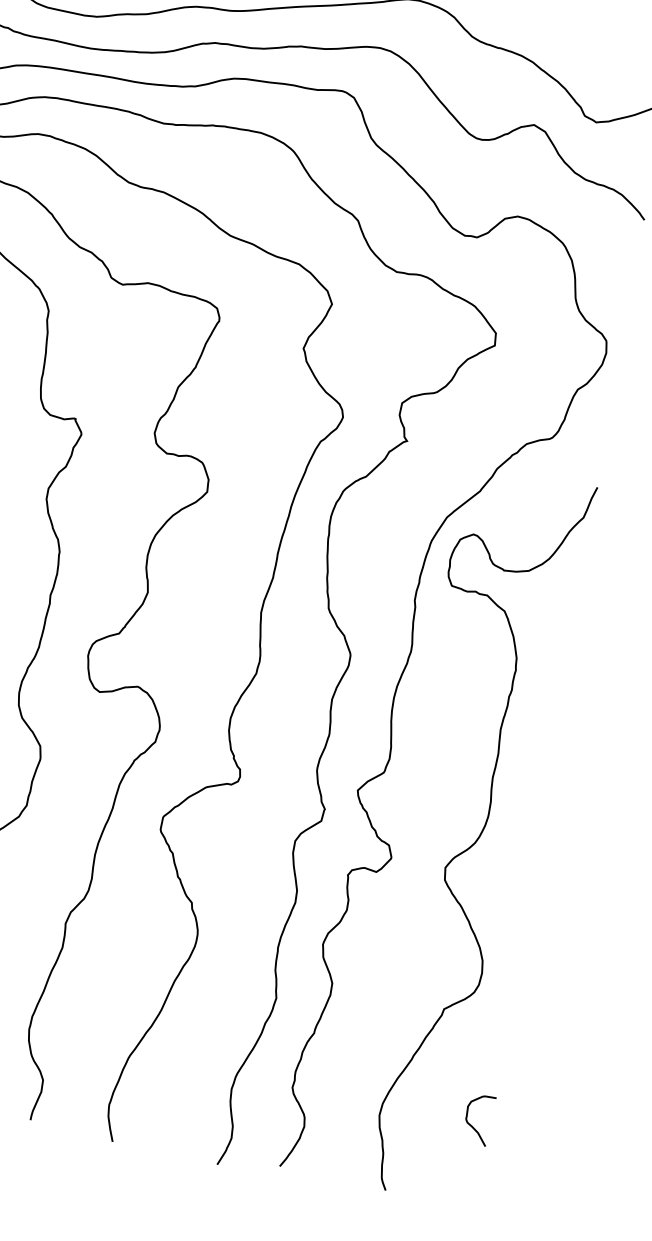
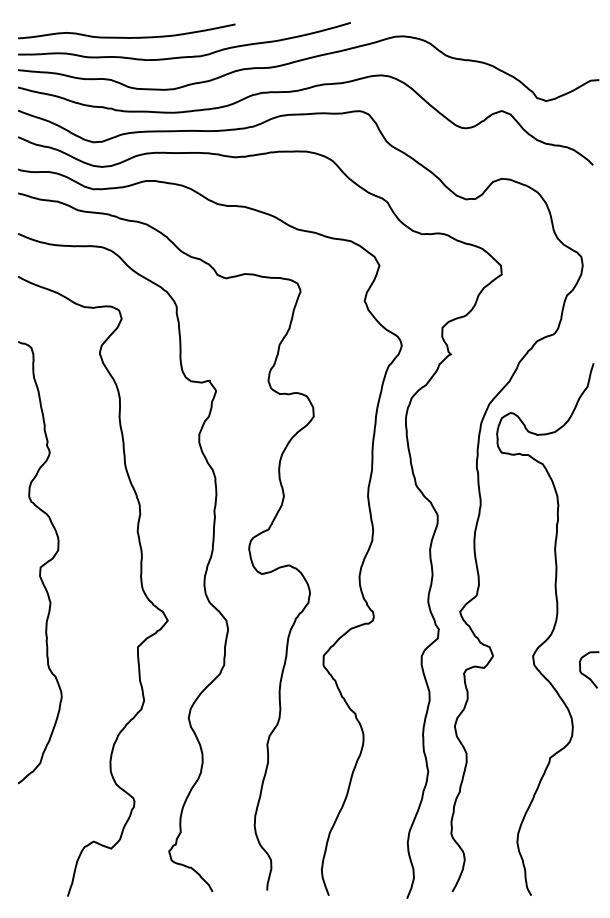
curve: (472, 1125) -> (585, 674), moved

